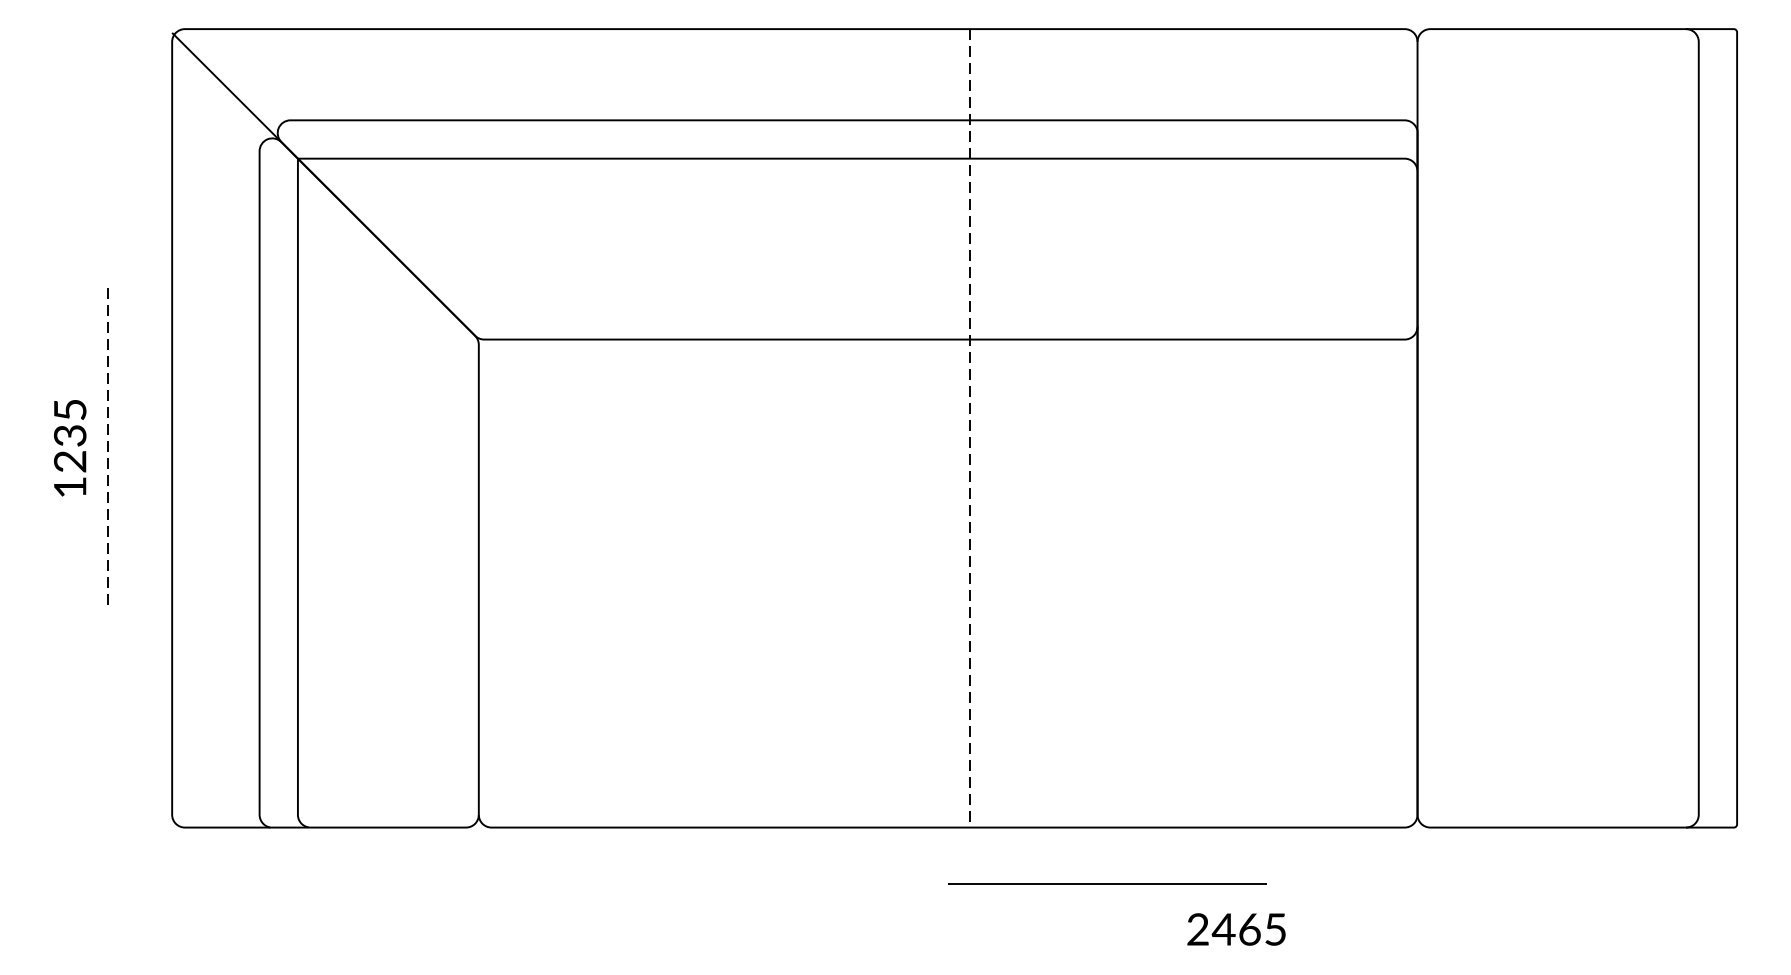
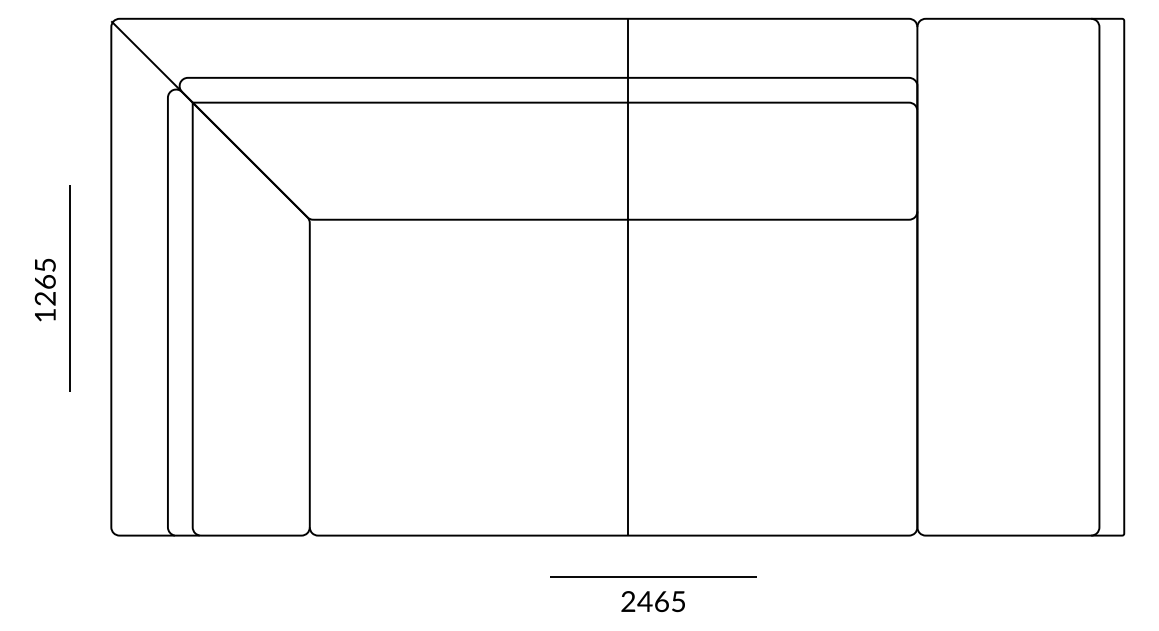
line: (971, 428) -> (628, 277), dashed -> solid
text: (68, 434) -> (44, 281), 1235 -> 1265
line: (107, 444) -> (69, 287), dashed -> solid
line: (1107, 883) -> (653, 576), moved
text: (1235, 929) -> (652, 601), moved

